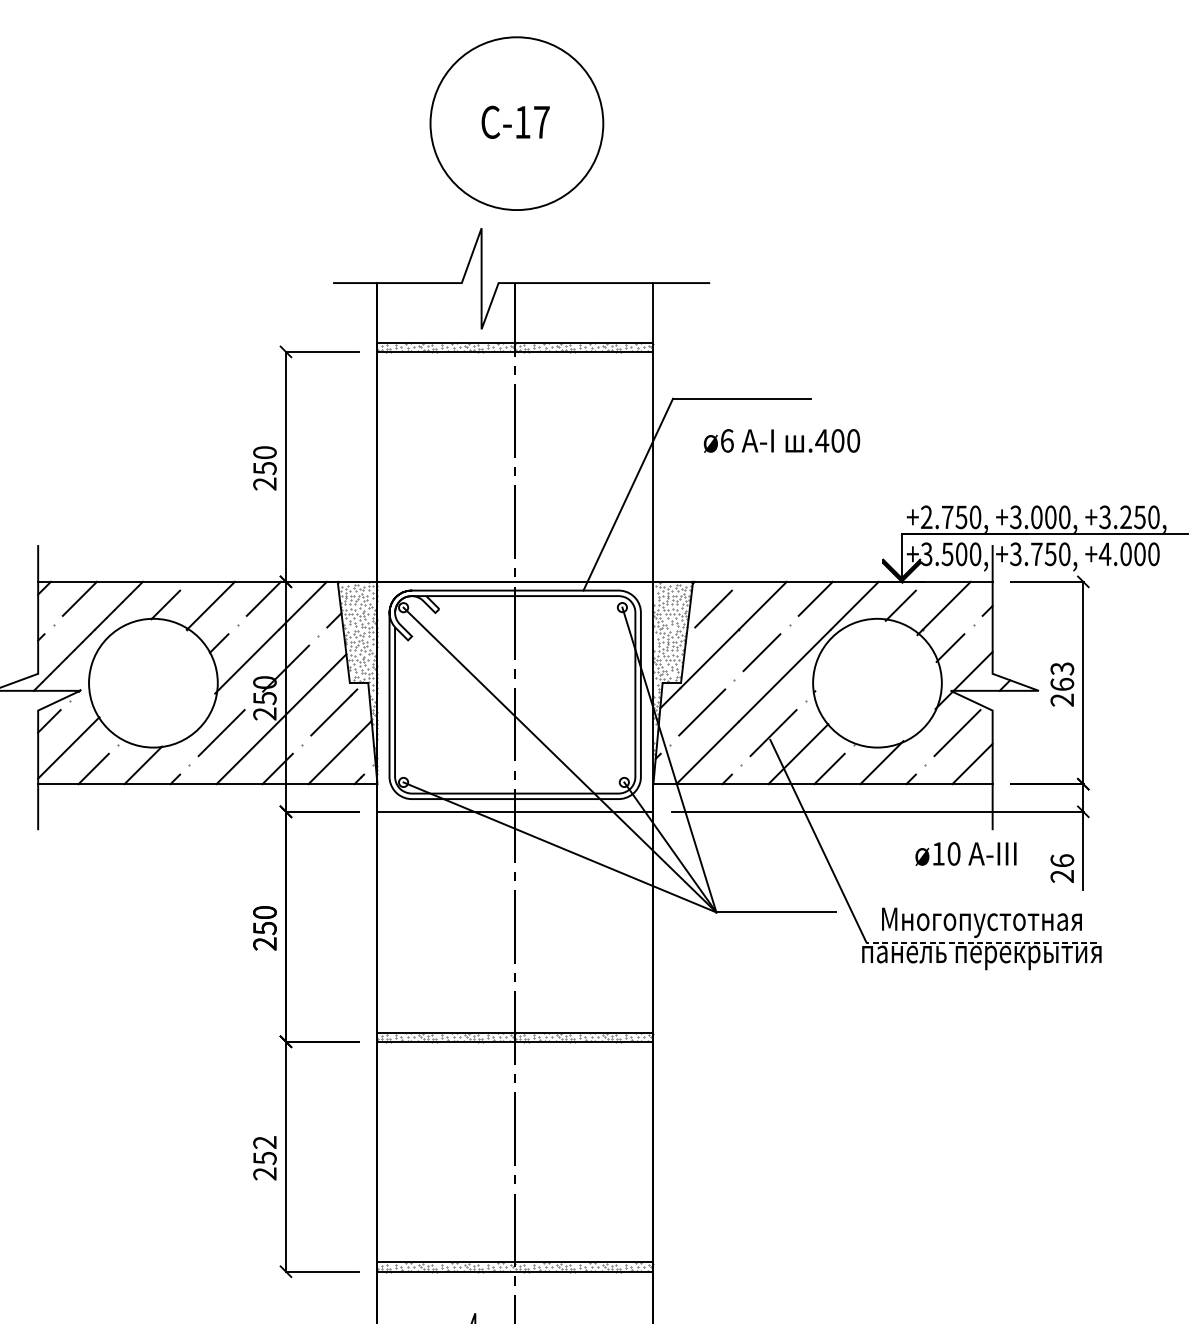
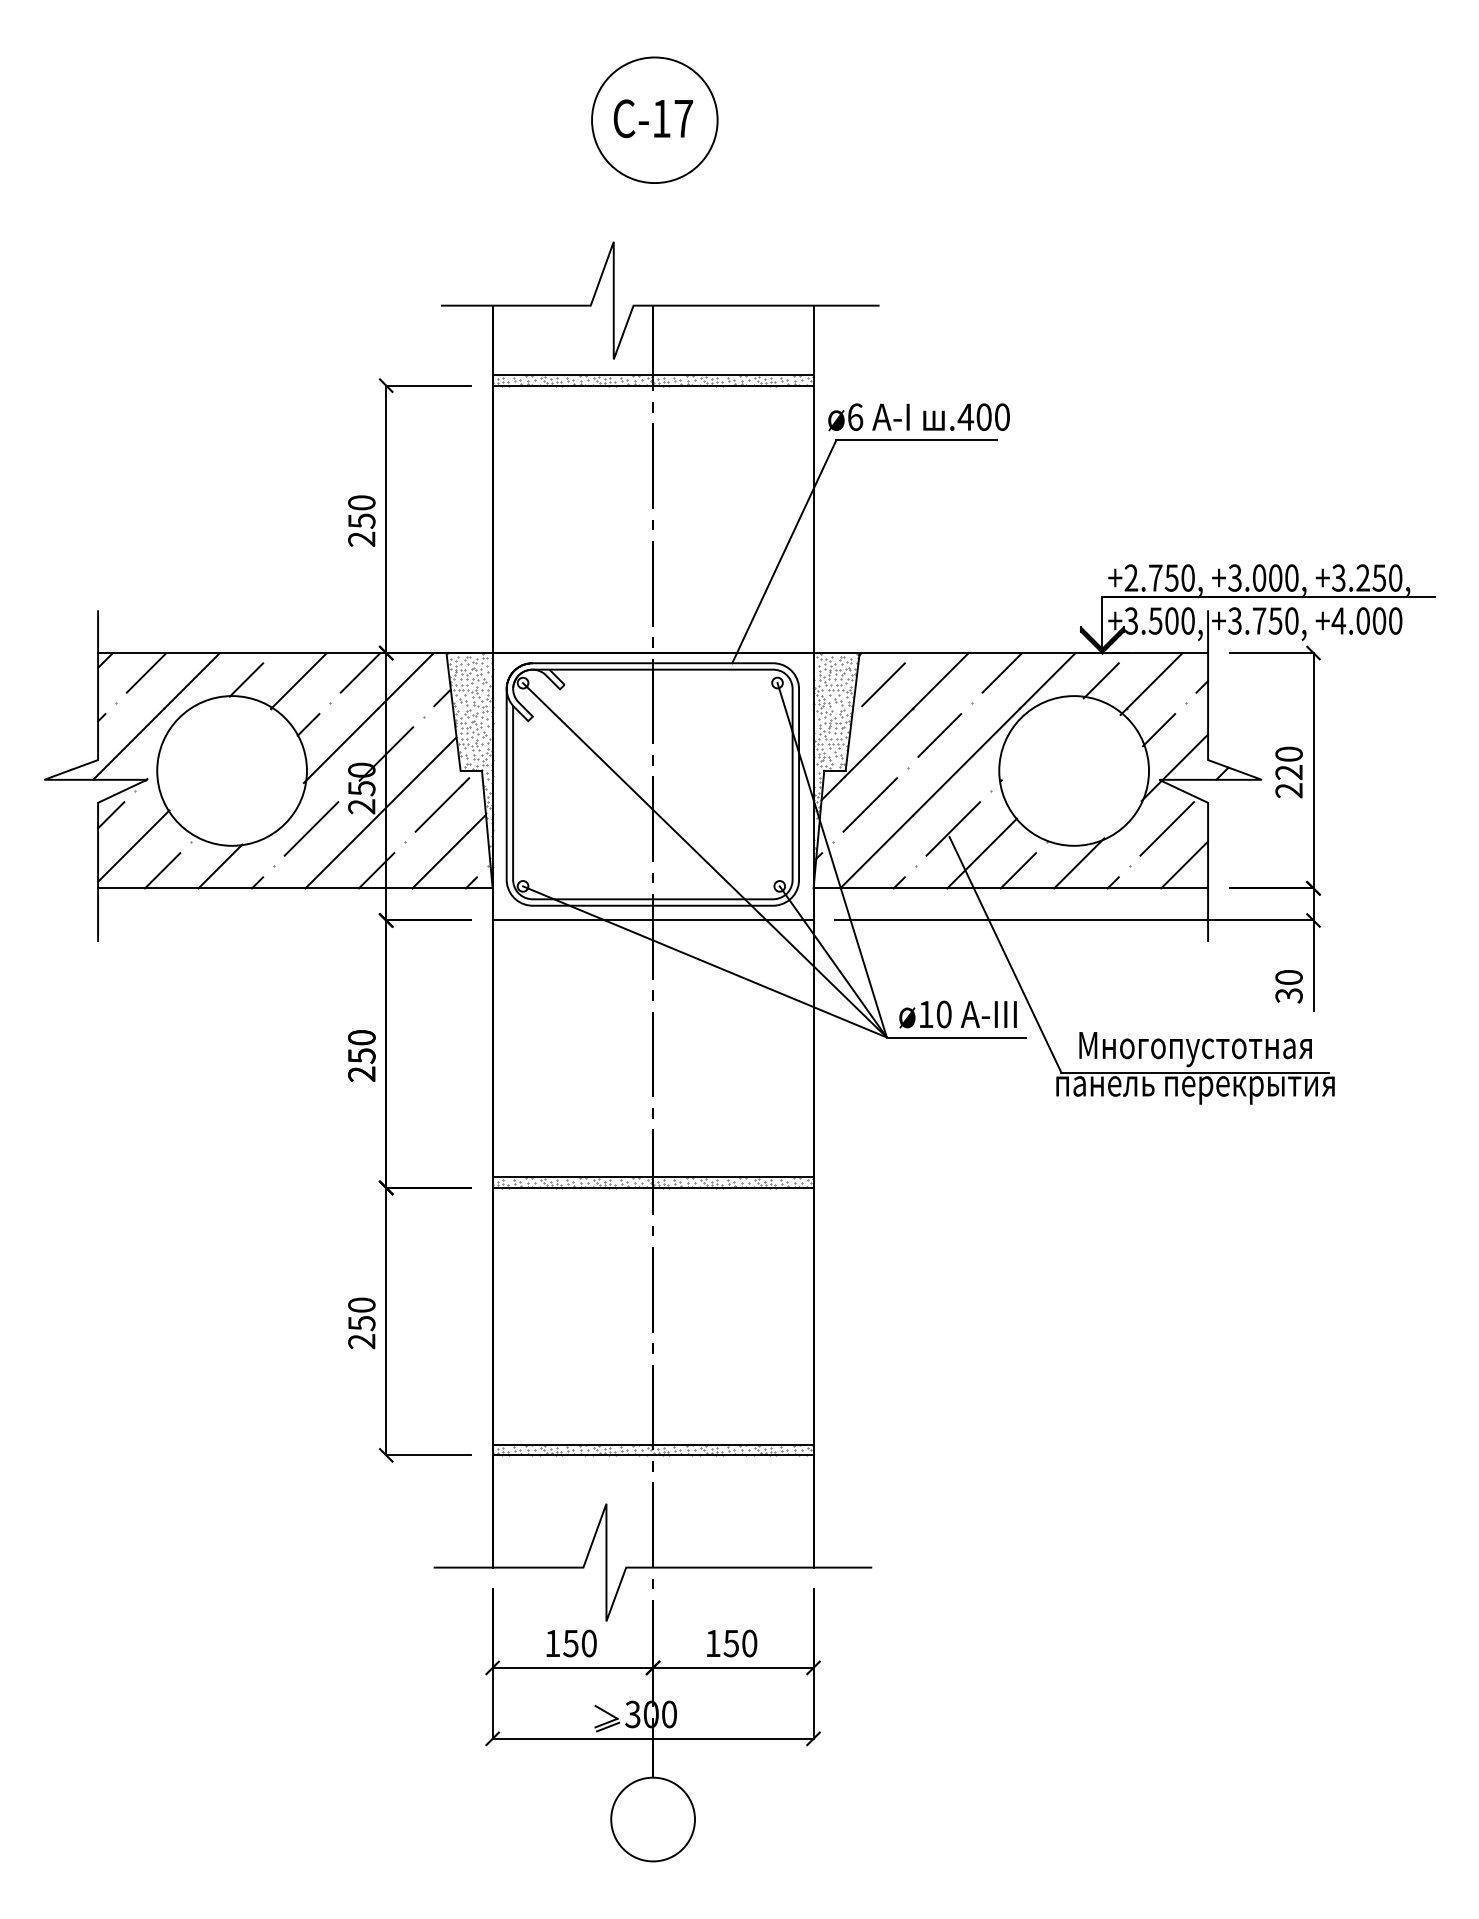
circle: (516, 123) -> (654, 120), size x0.62
text: (781, 441) -> (918, 417), moved
text: (1061, 676) -> (1288, 763), 263 -> 220
text: (965, 853) -> (957, 1014), moved
text: (1061, 868) -> (1288, 986), 26 -> 30
line: (981, 942) -> (1195, 1072), dashed -> solid
text: (264, 1141) -> (361, 1304), 252 -> 250

